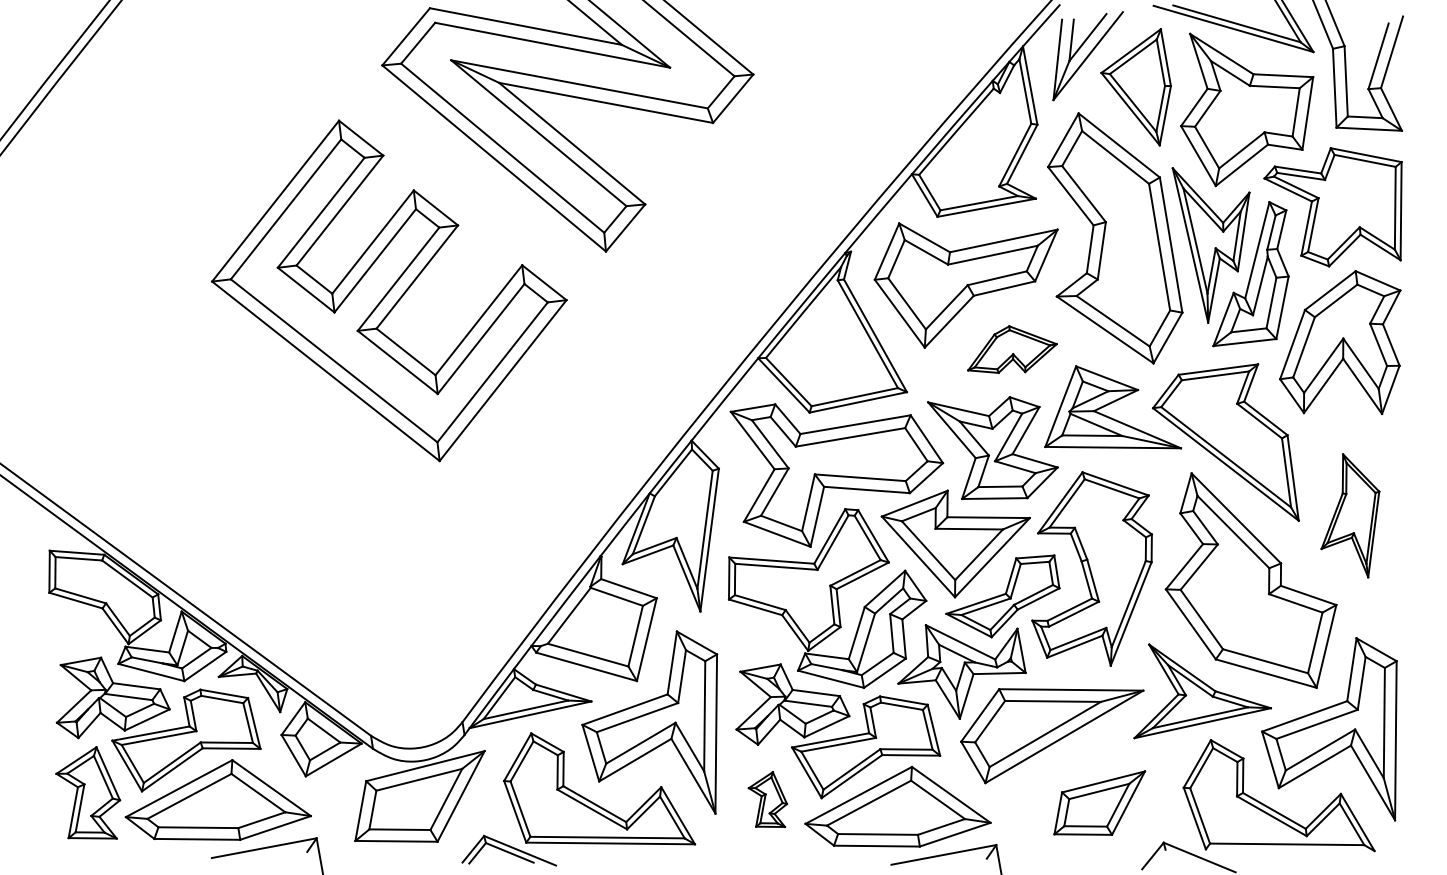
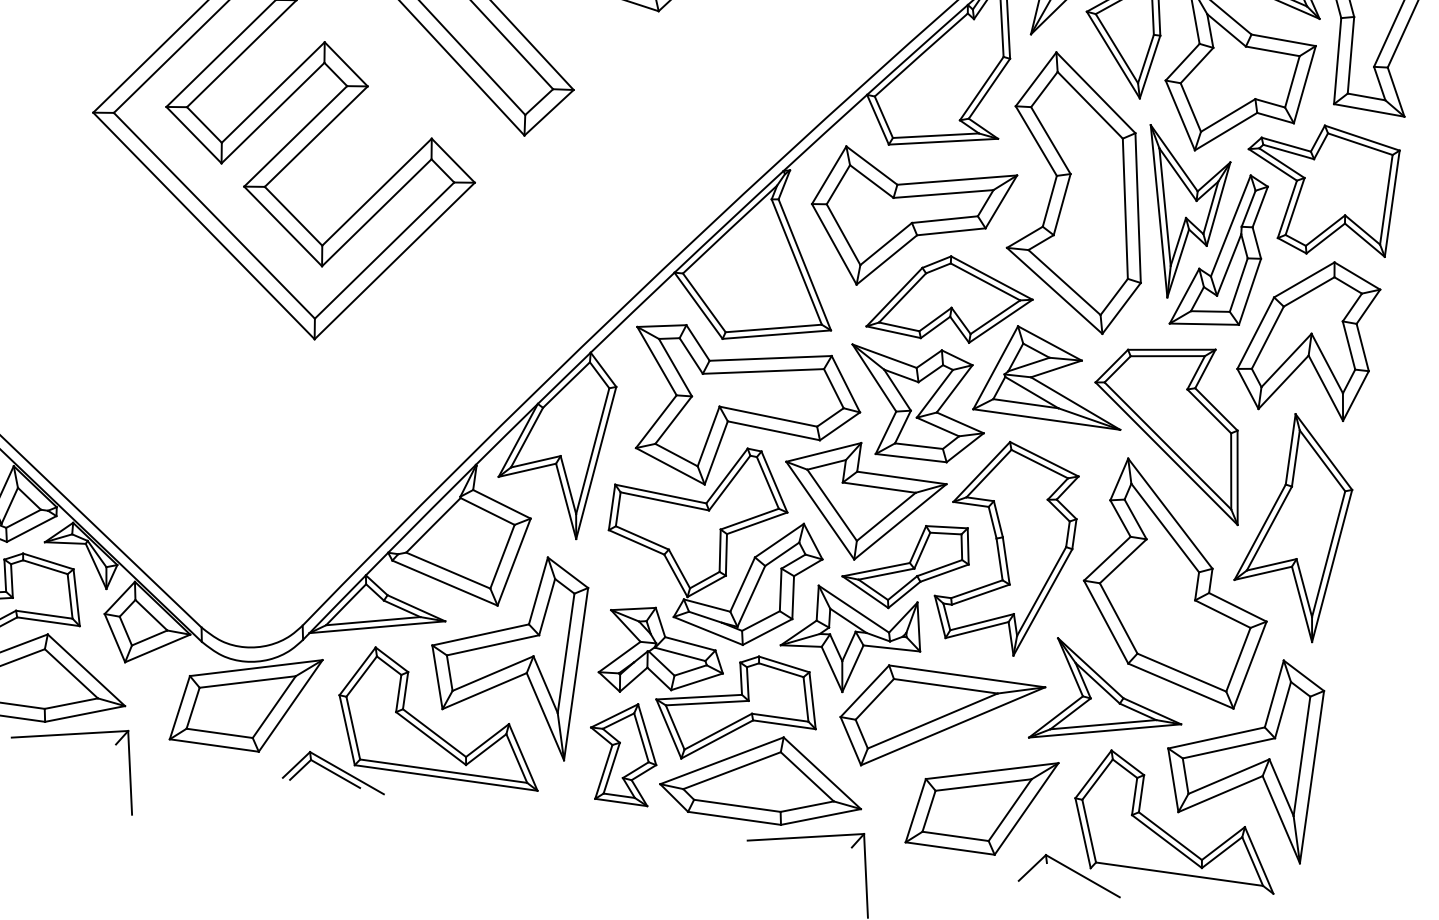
part: (1012, 349) -> (951, 299), size x1.67
part: (1350, 515) -> (1294, 526), size x1.67
part: (767, 799) -> (622, 752), size x1.67
part: (1099, 802) -> (981, 802), size x1.43

